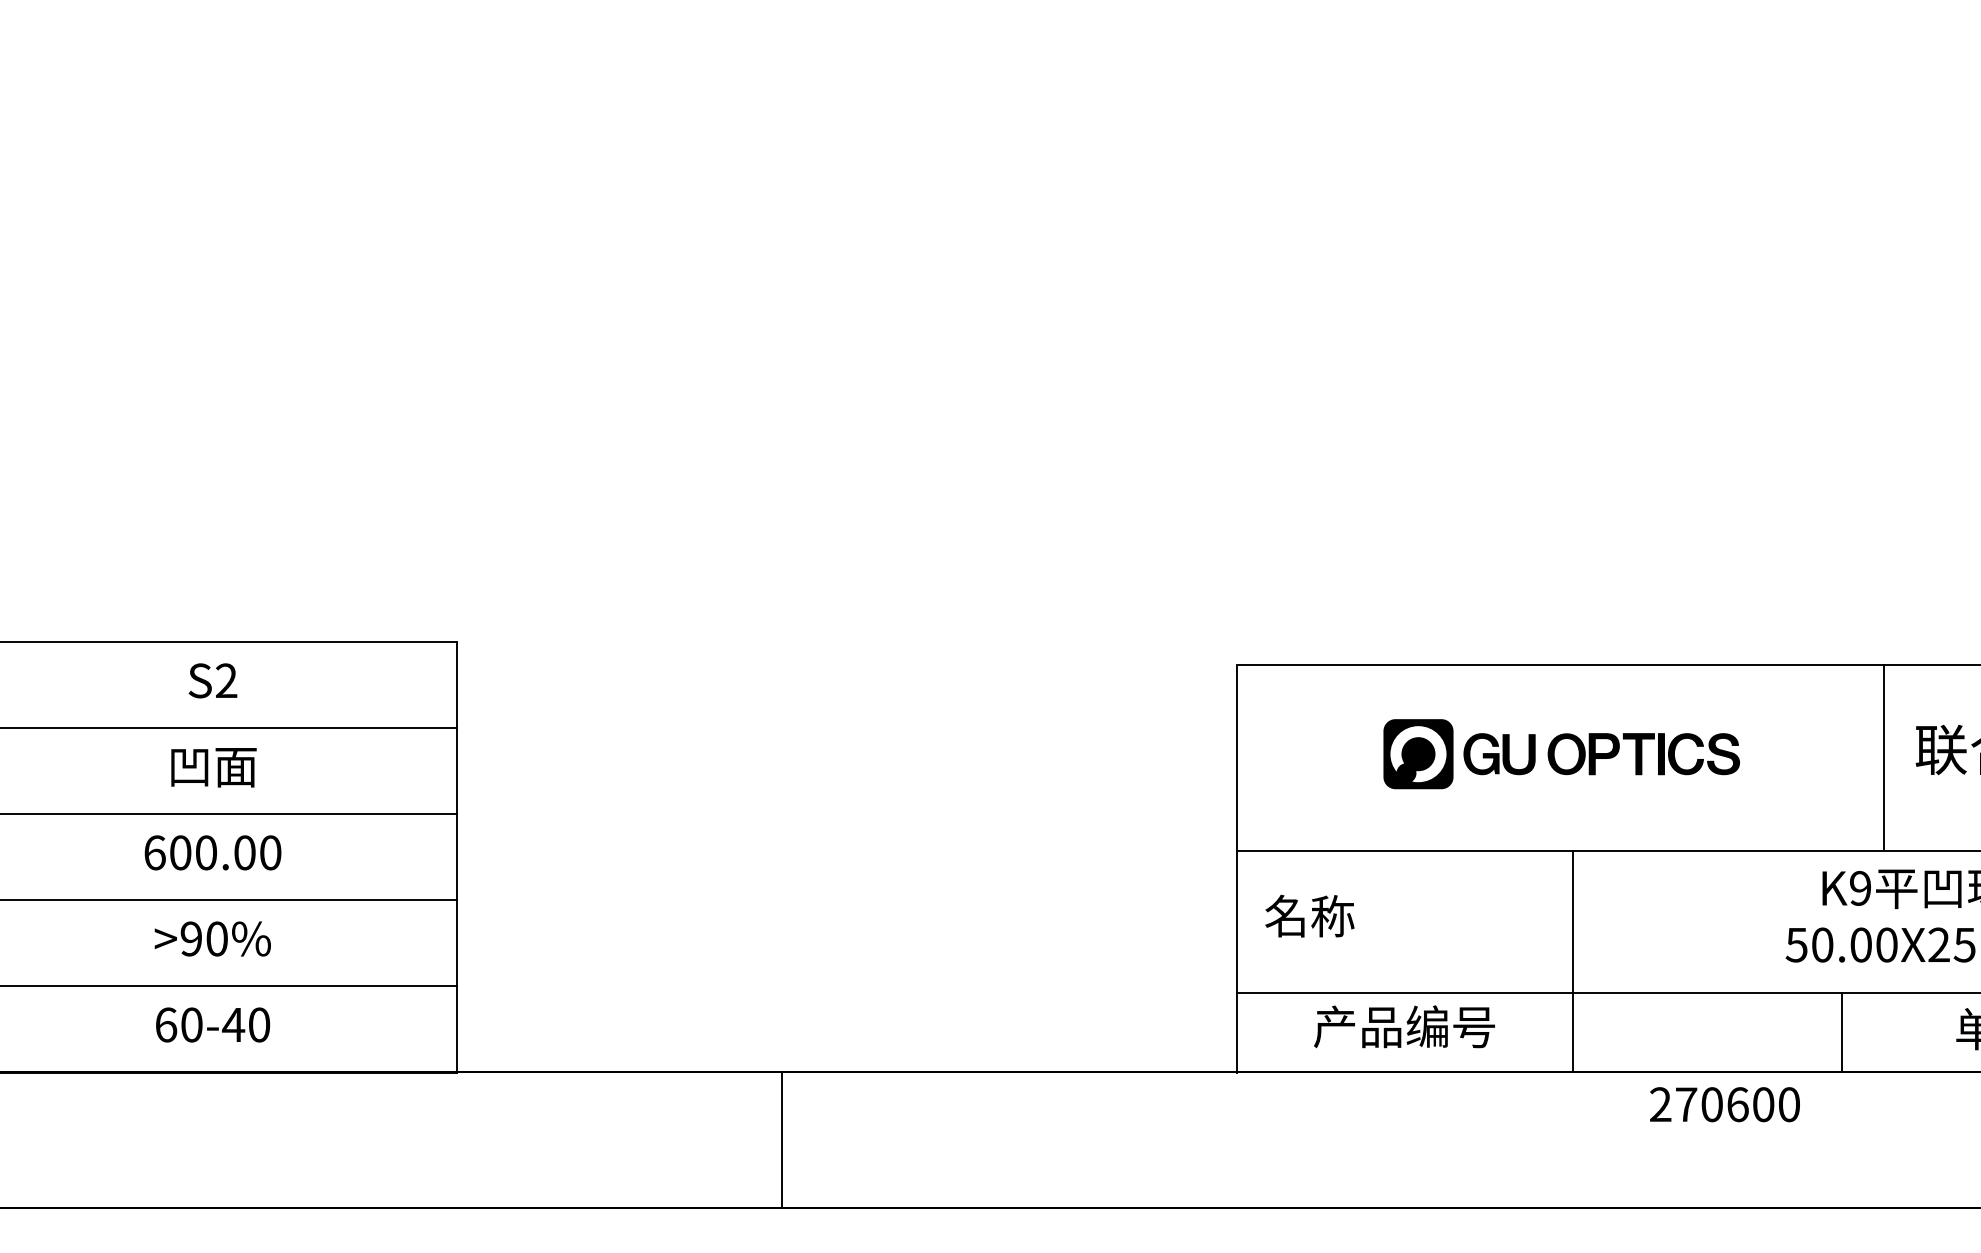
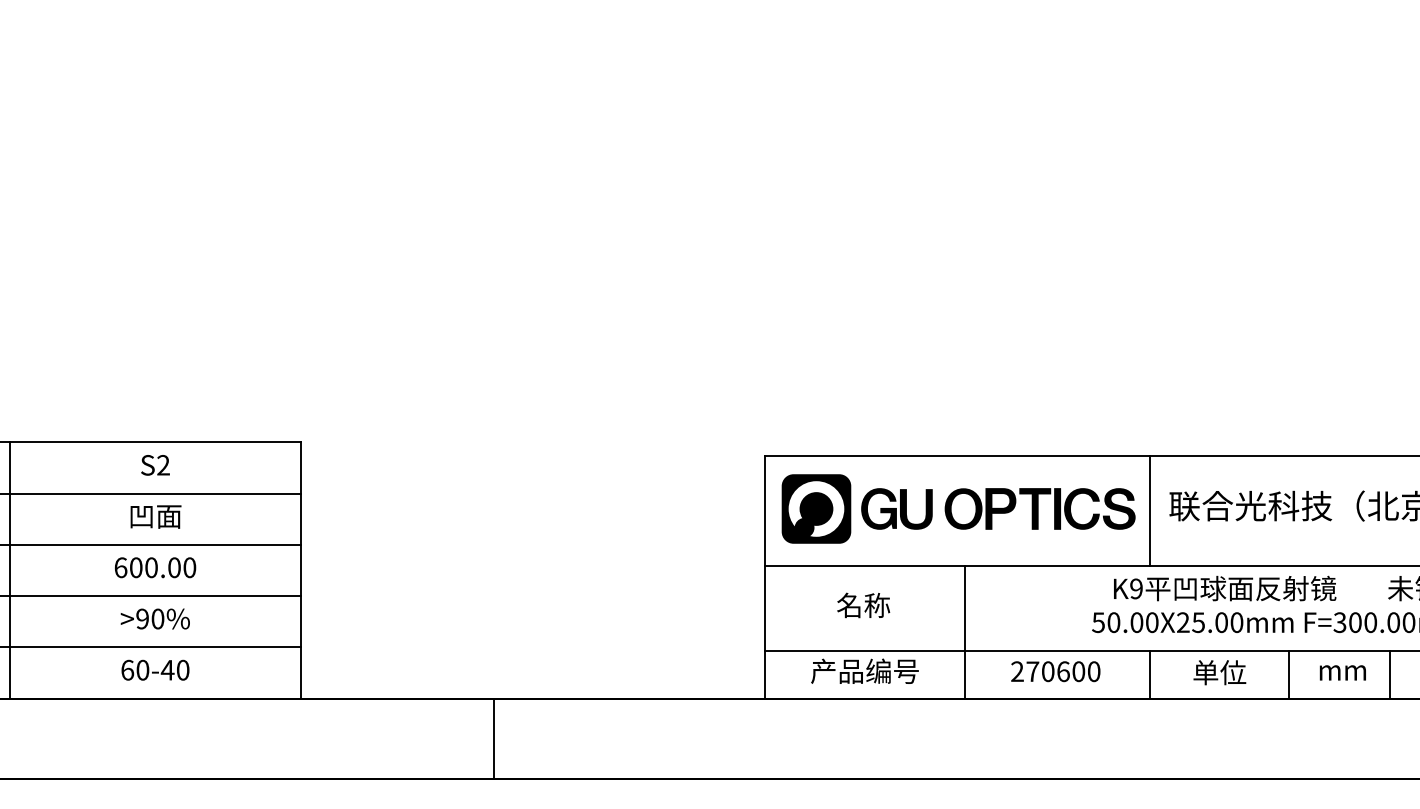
part: (1561, 753) -> (958, 508), size x1.67
text: (1309, 916) -> (863, 605), moved
line: (1842, 1032) -> (1150, 674), moved
text: (1724, 1104) -> (1055, 671), moved

